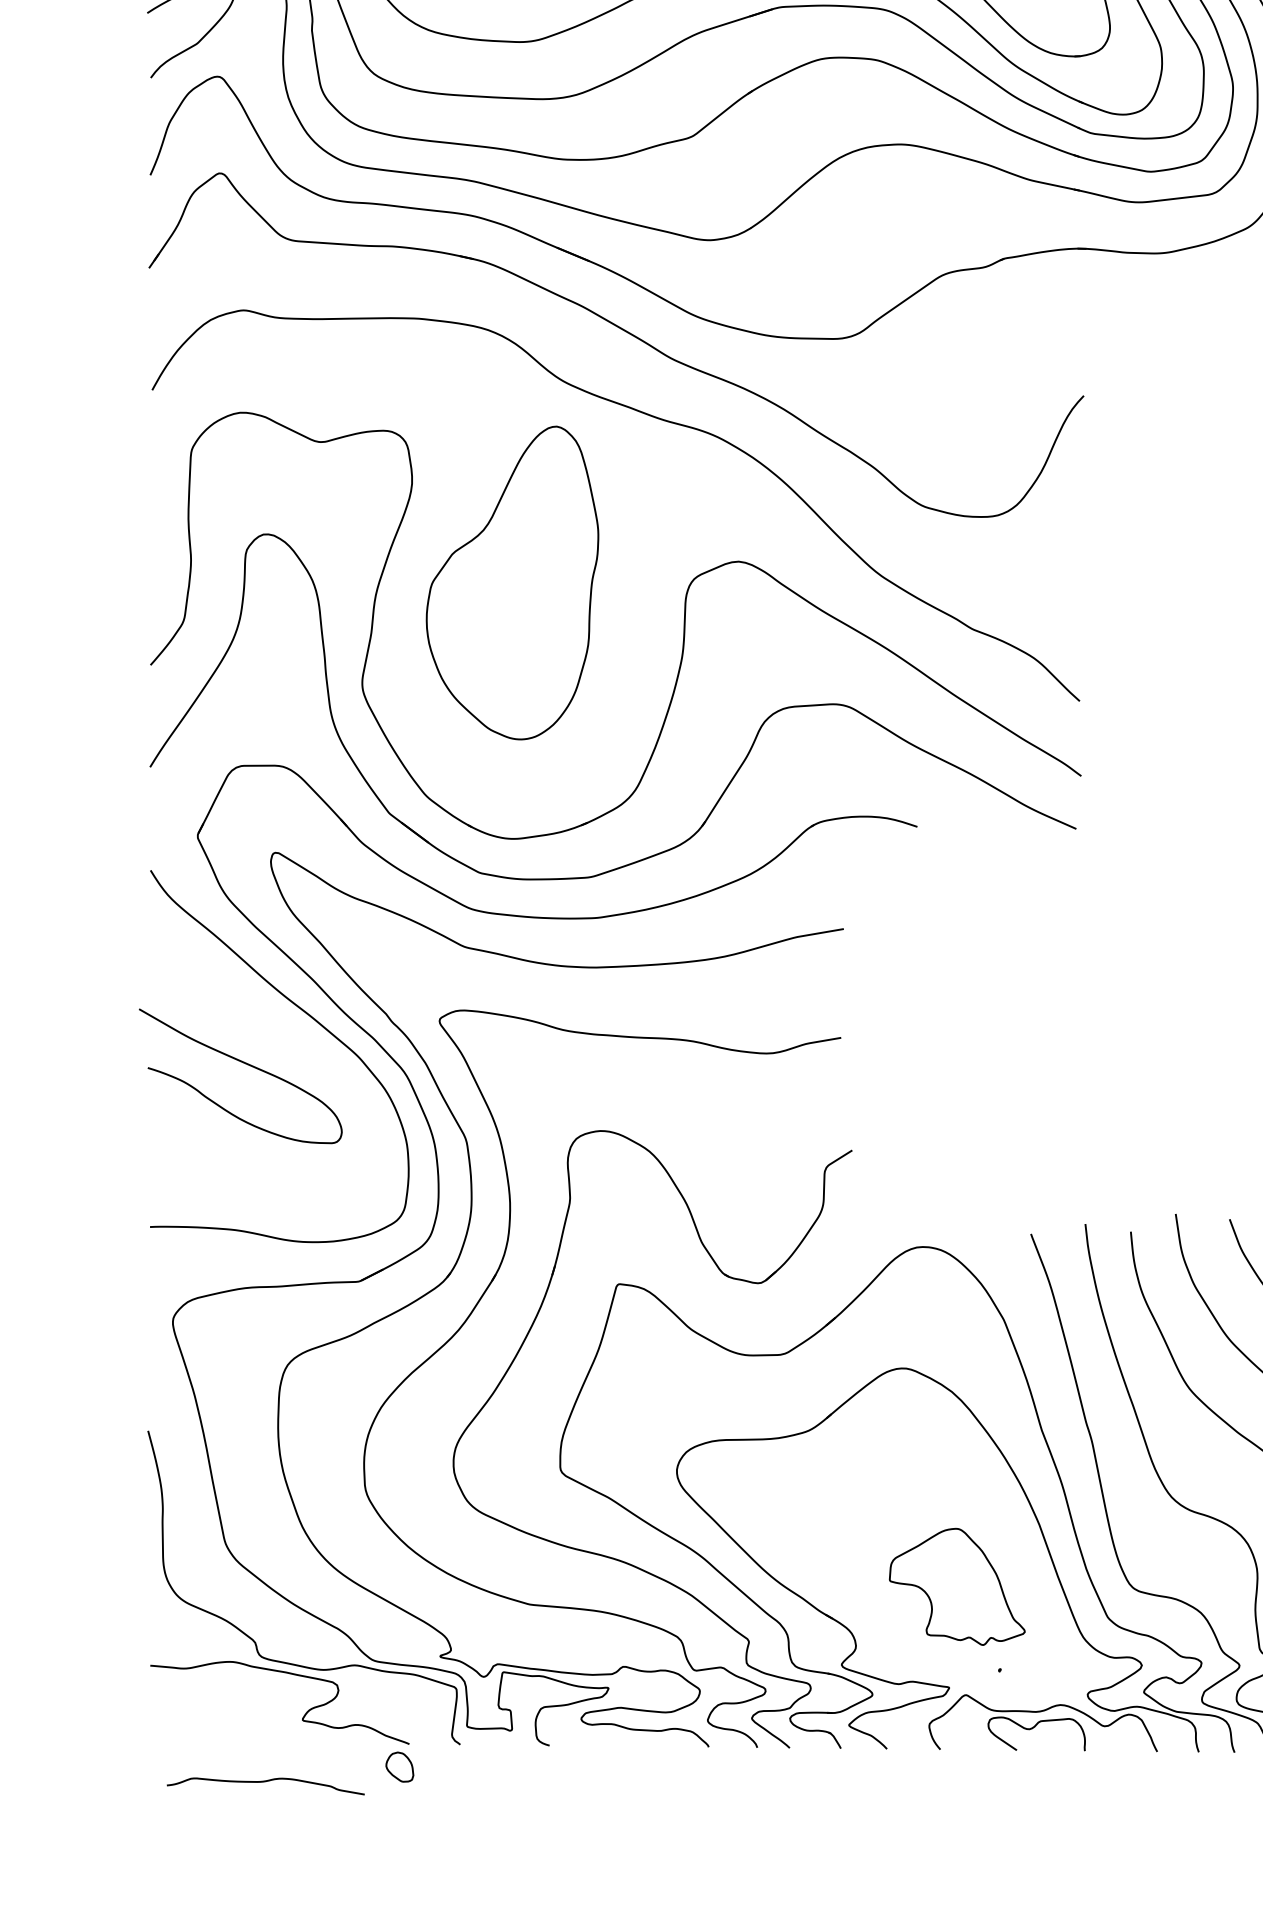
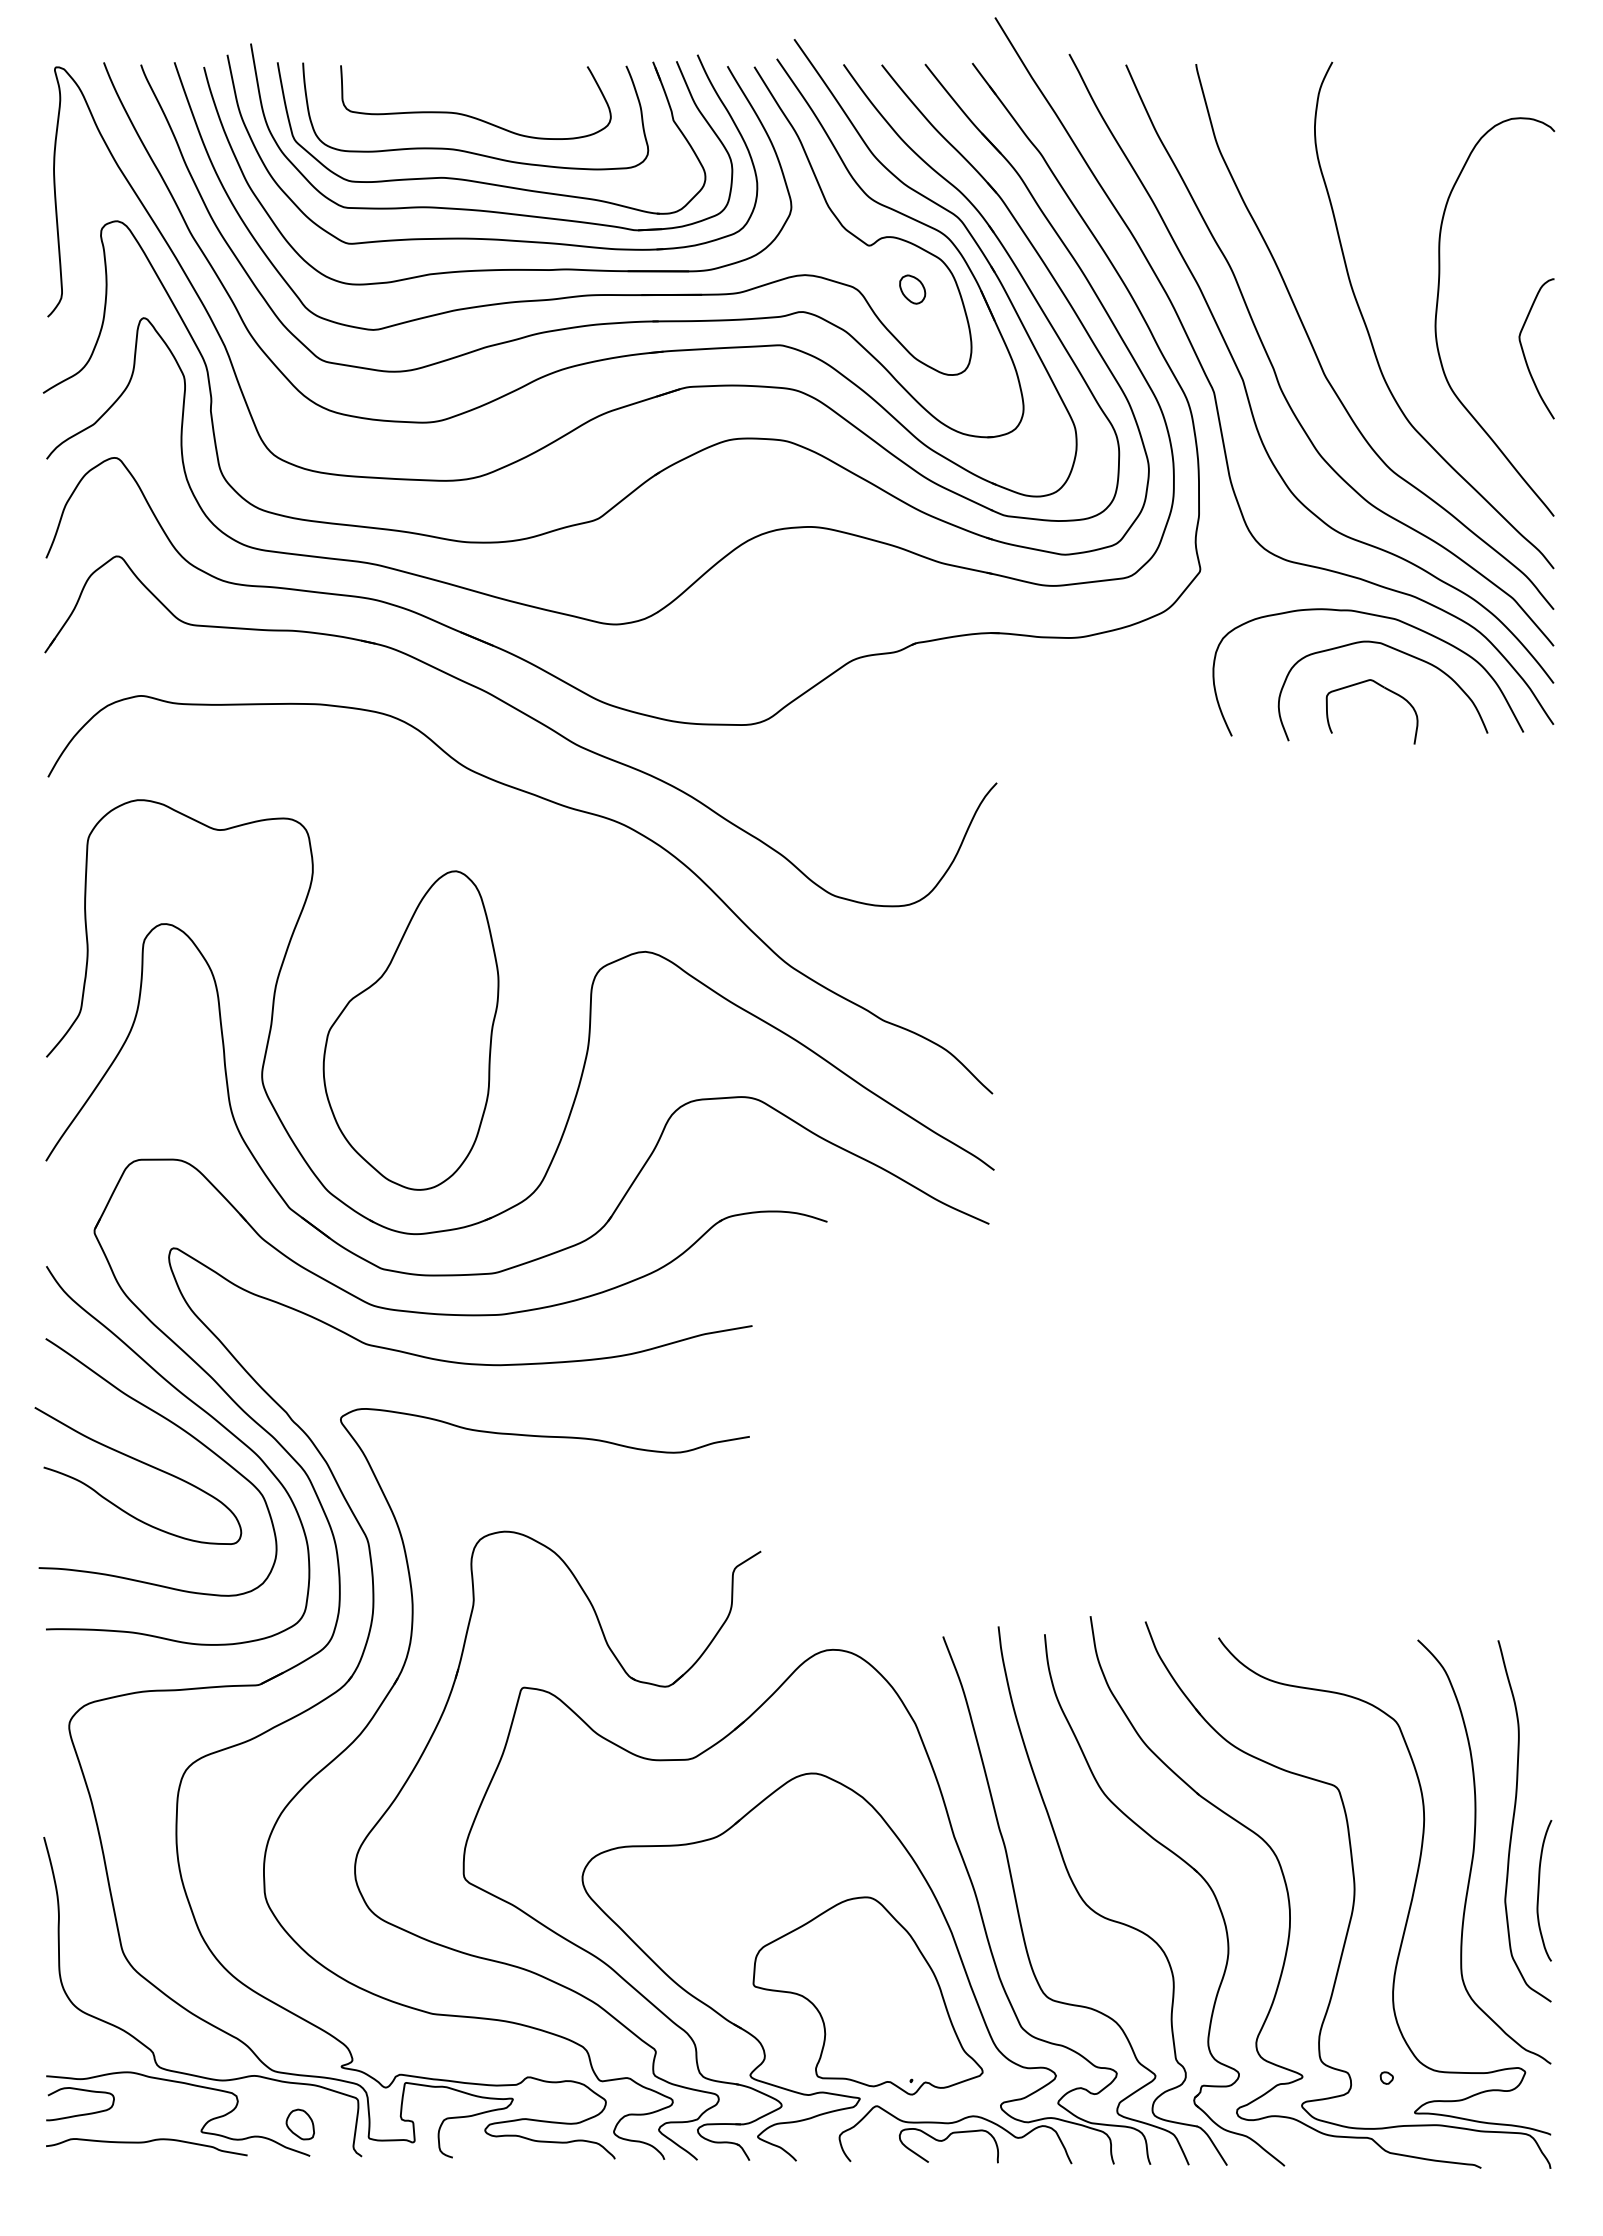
part: (511, 582) -> (410, 1030), moved
curve: (285, 1032) -> (183, 1431), added
part: (956, 1586) -> (867, 1995), size x1.67
curve: (186, 1702) -> (83, 2113), added
part: (399, 1767) -> (299, 2124), moved
curve: (263, 1782) -> (144, 2143), moved

